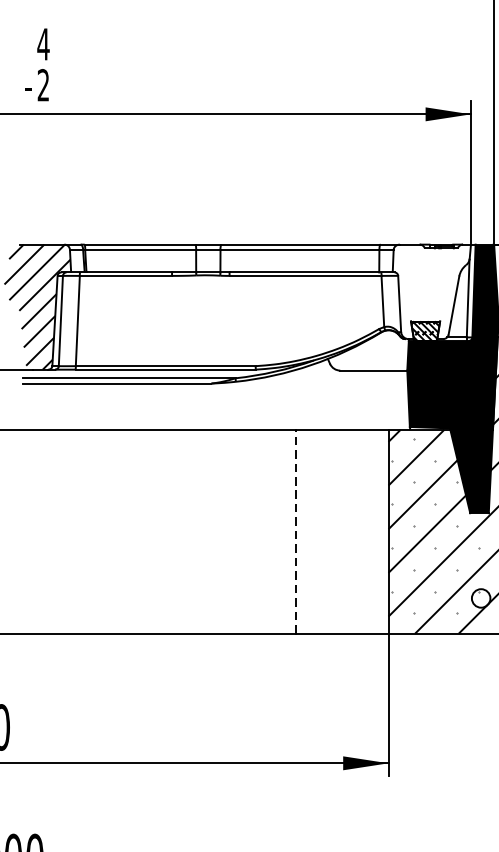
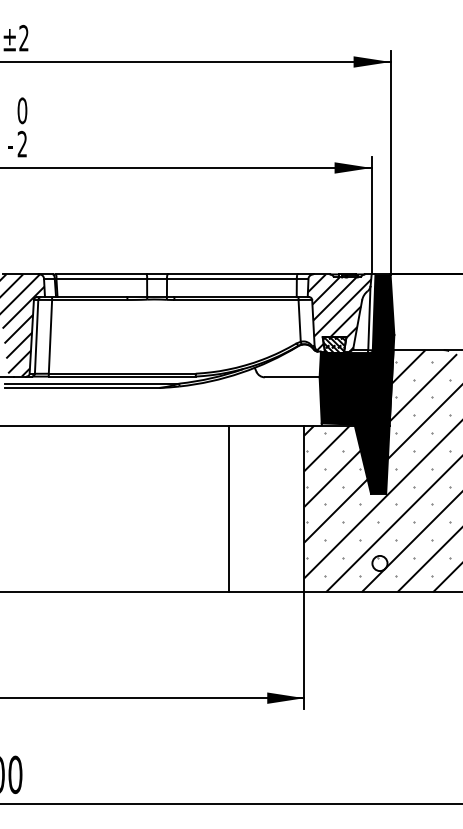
text: (43, 43) -> (22, 110), 4 -> 0
hatch: (431, 291) -> (339, 312), added
line: (295, 531) -> (228, 508), dashed -> solid

